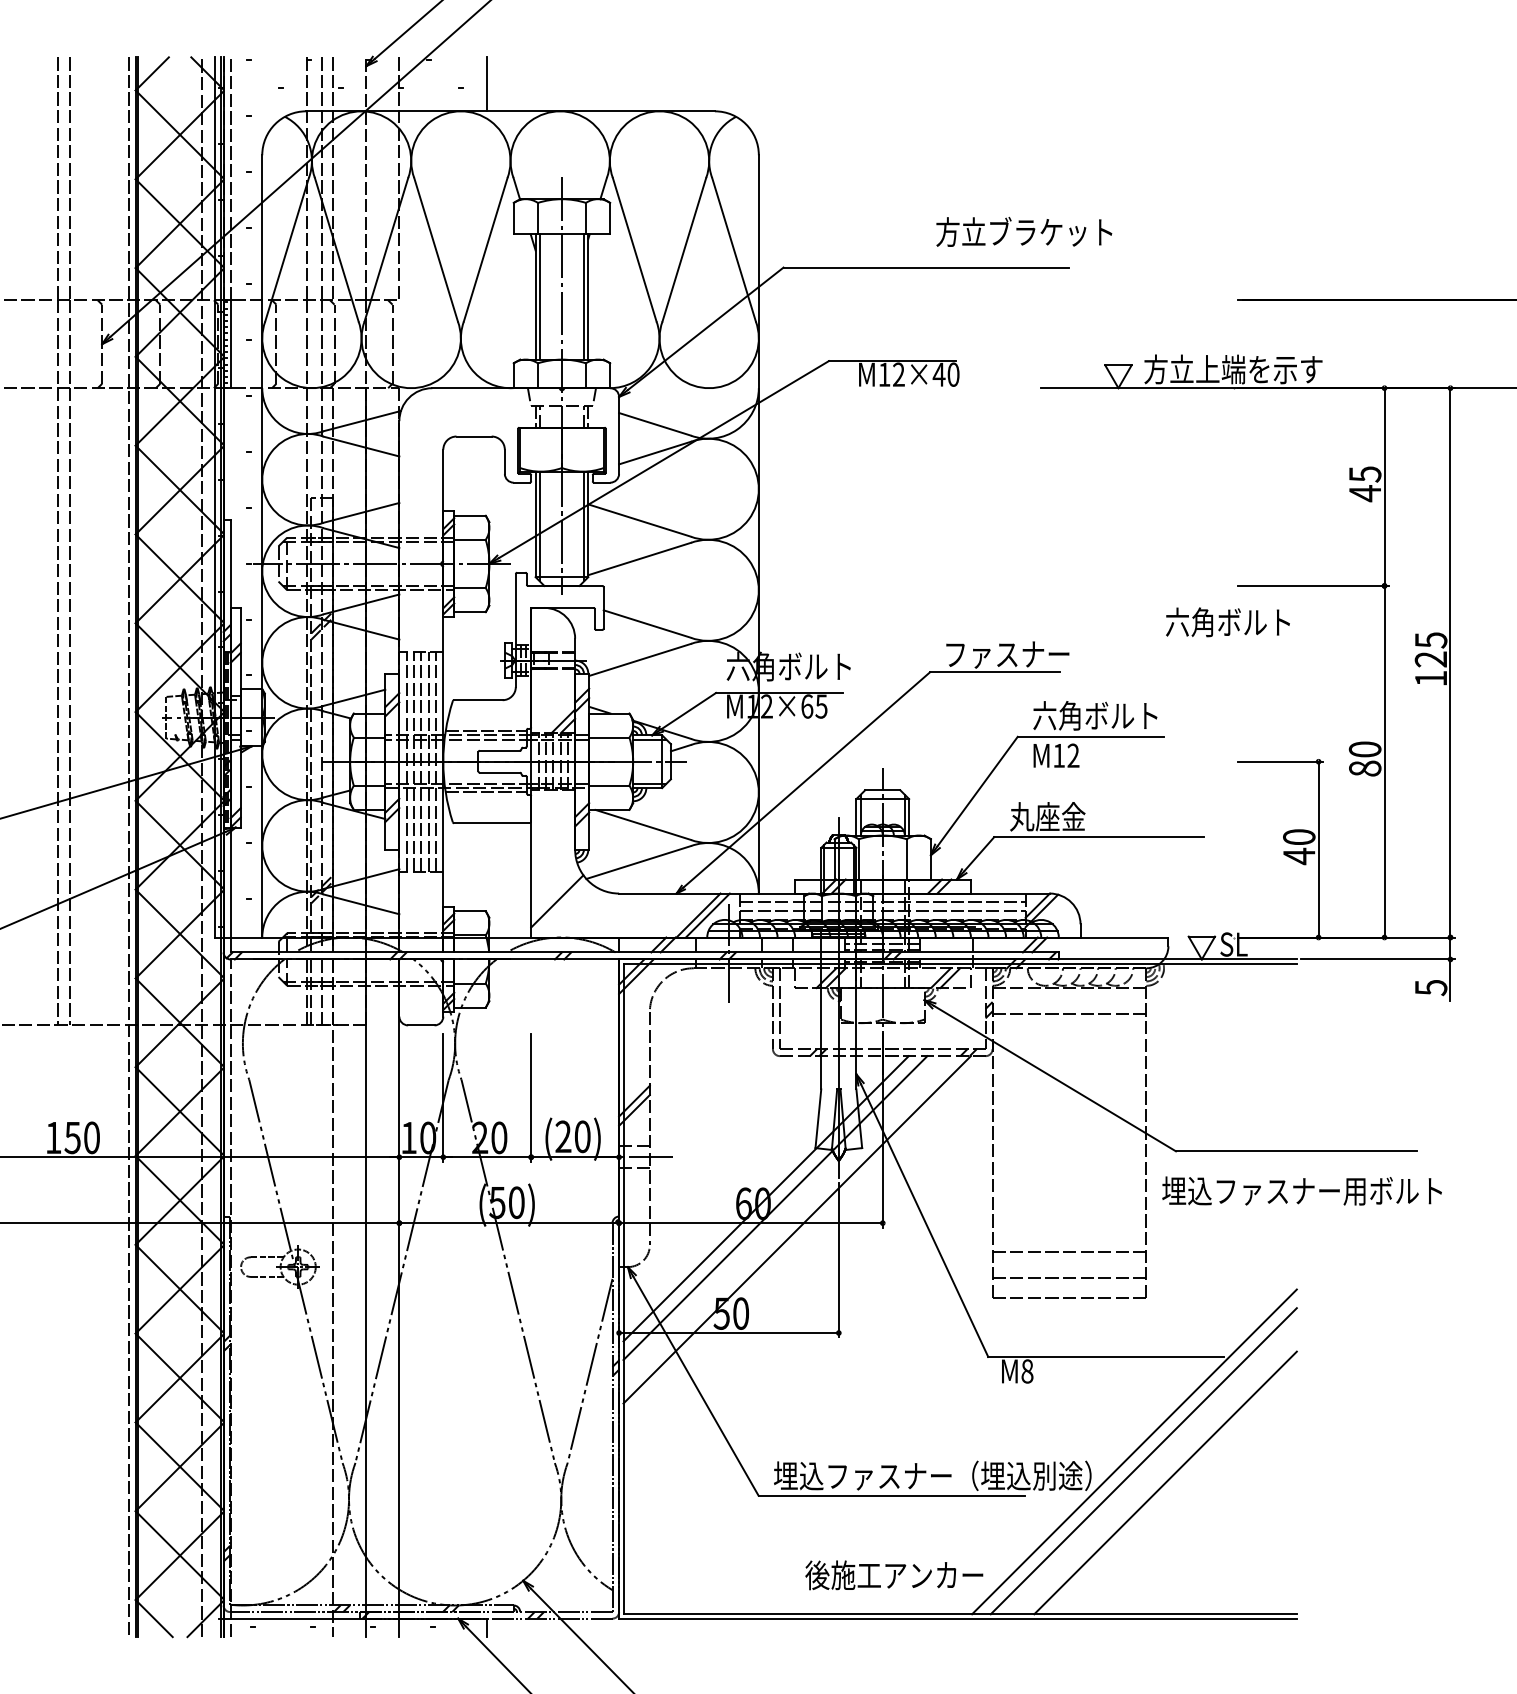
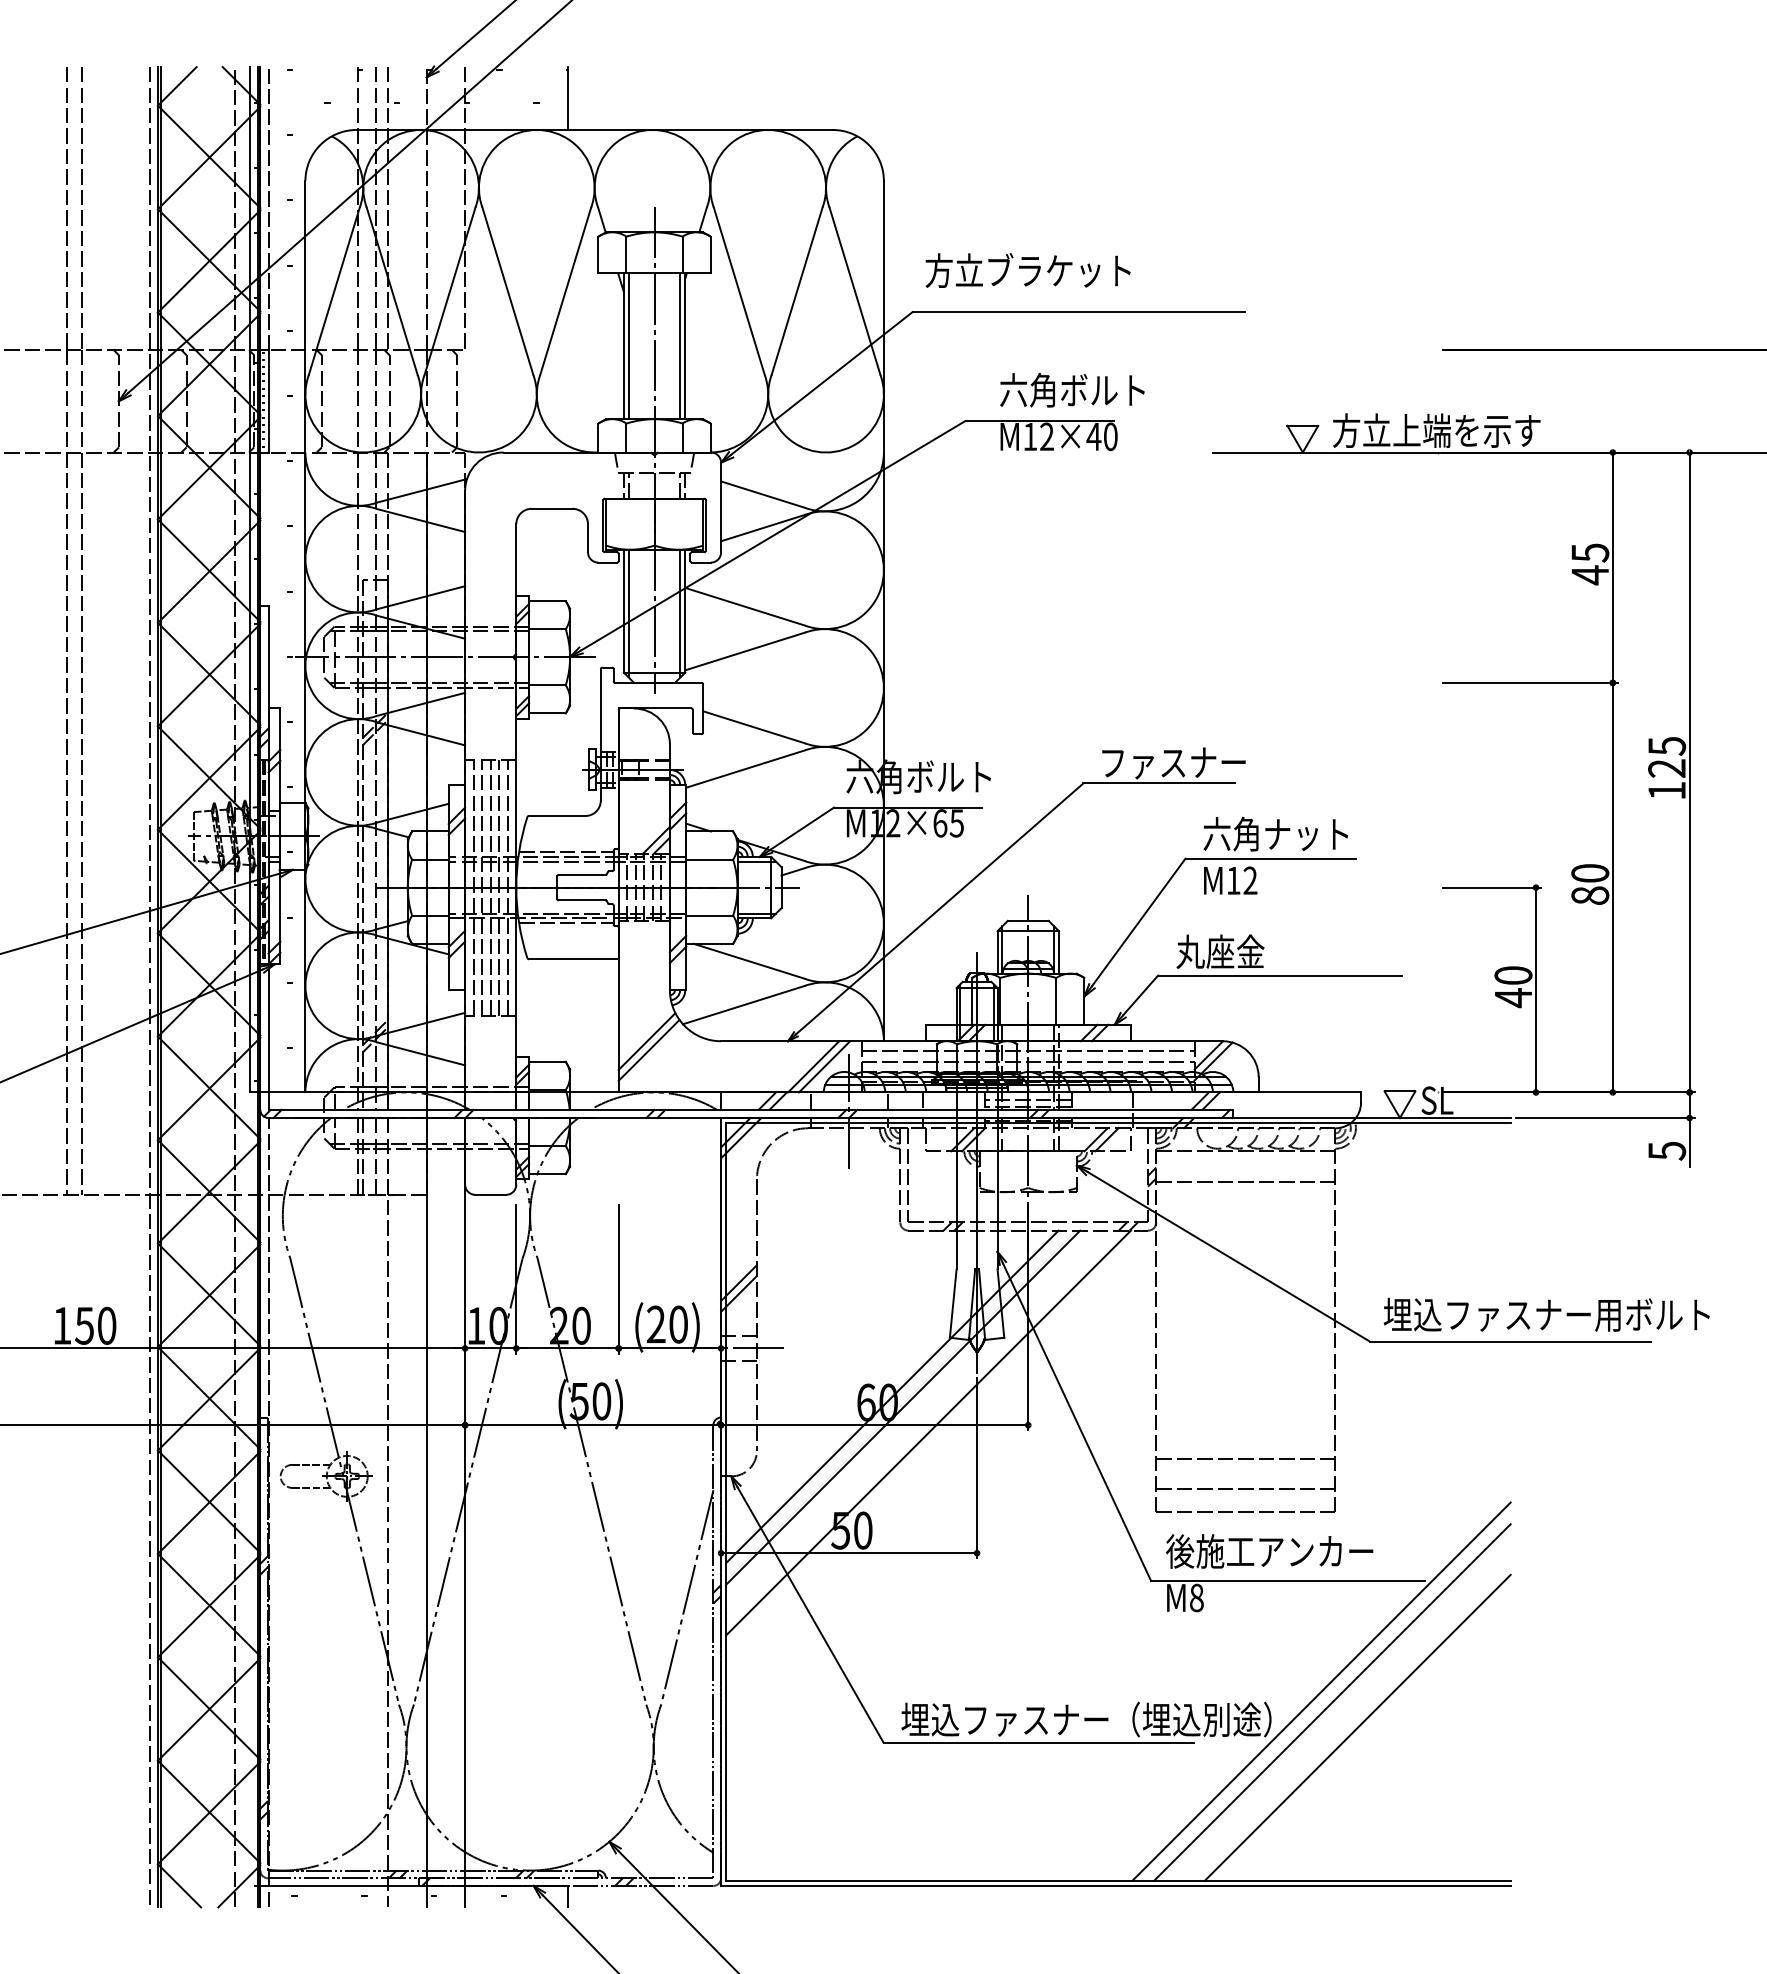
text: (1023, 231) -> (1027, 270), moved
text: (1228, 622) -> (1072, 390), moved
text: (1109, 716) -> (1292, 834), 六角ボルト -> 六角ナット
line: (555, 893) -> (646, 1041), added
text: (1301, 1190) -> (1546, 1314), moved
text: (894, 1575) -> (1269, 1551), moved

